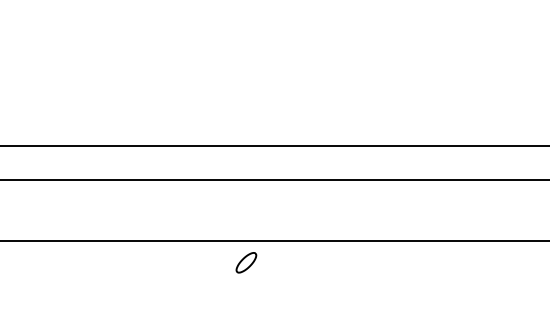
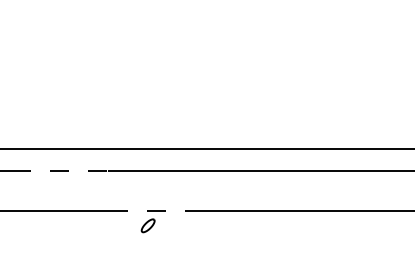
line: (111, 179) -> (59, 171), solid -> dashed
line: (259, 240) -> (156, 211), solid -> dashed

